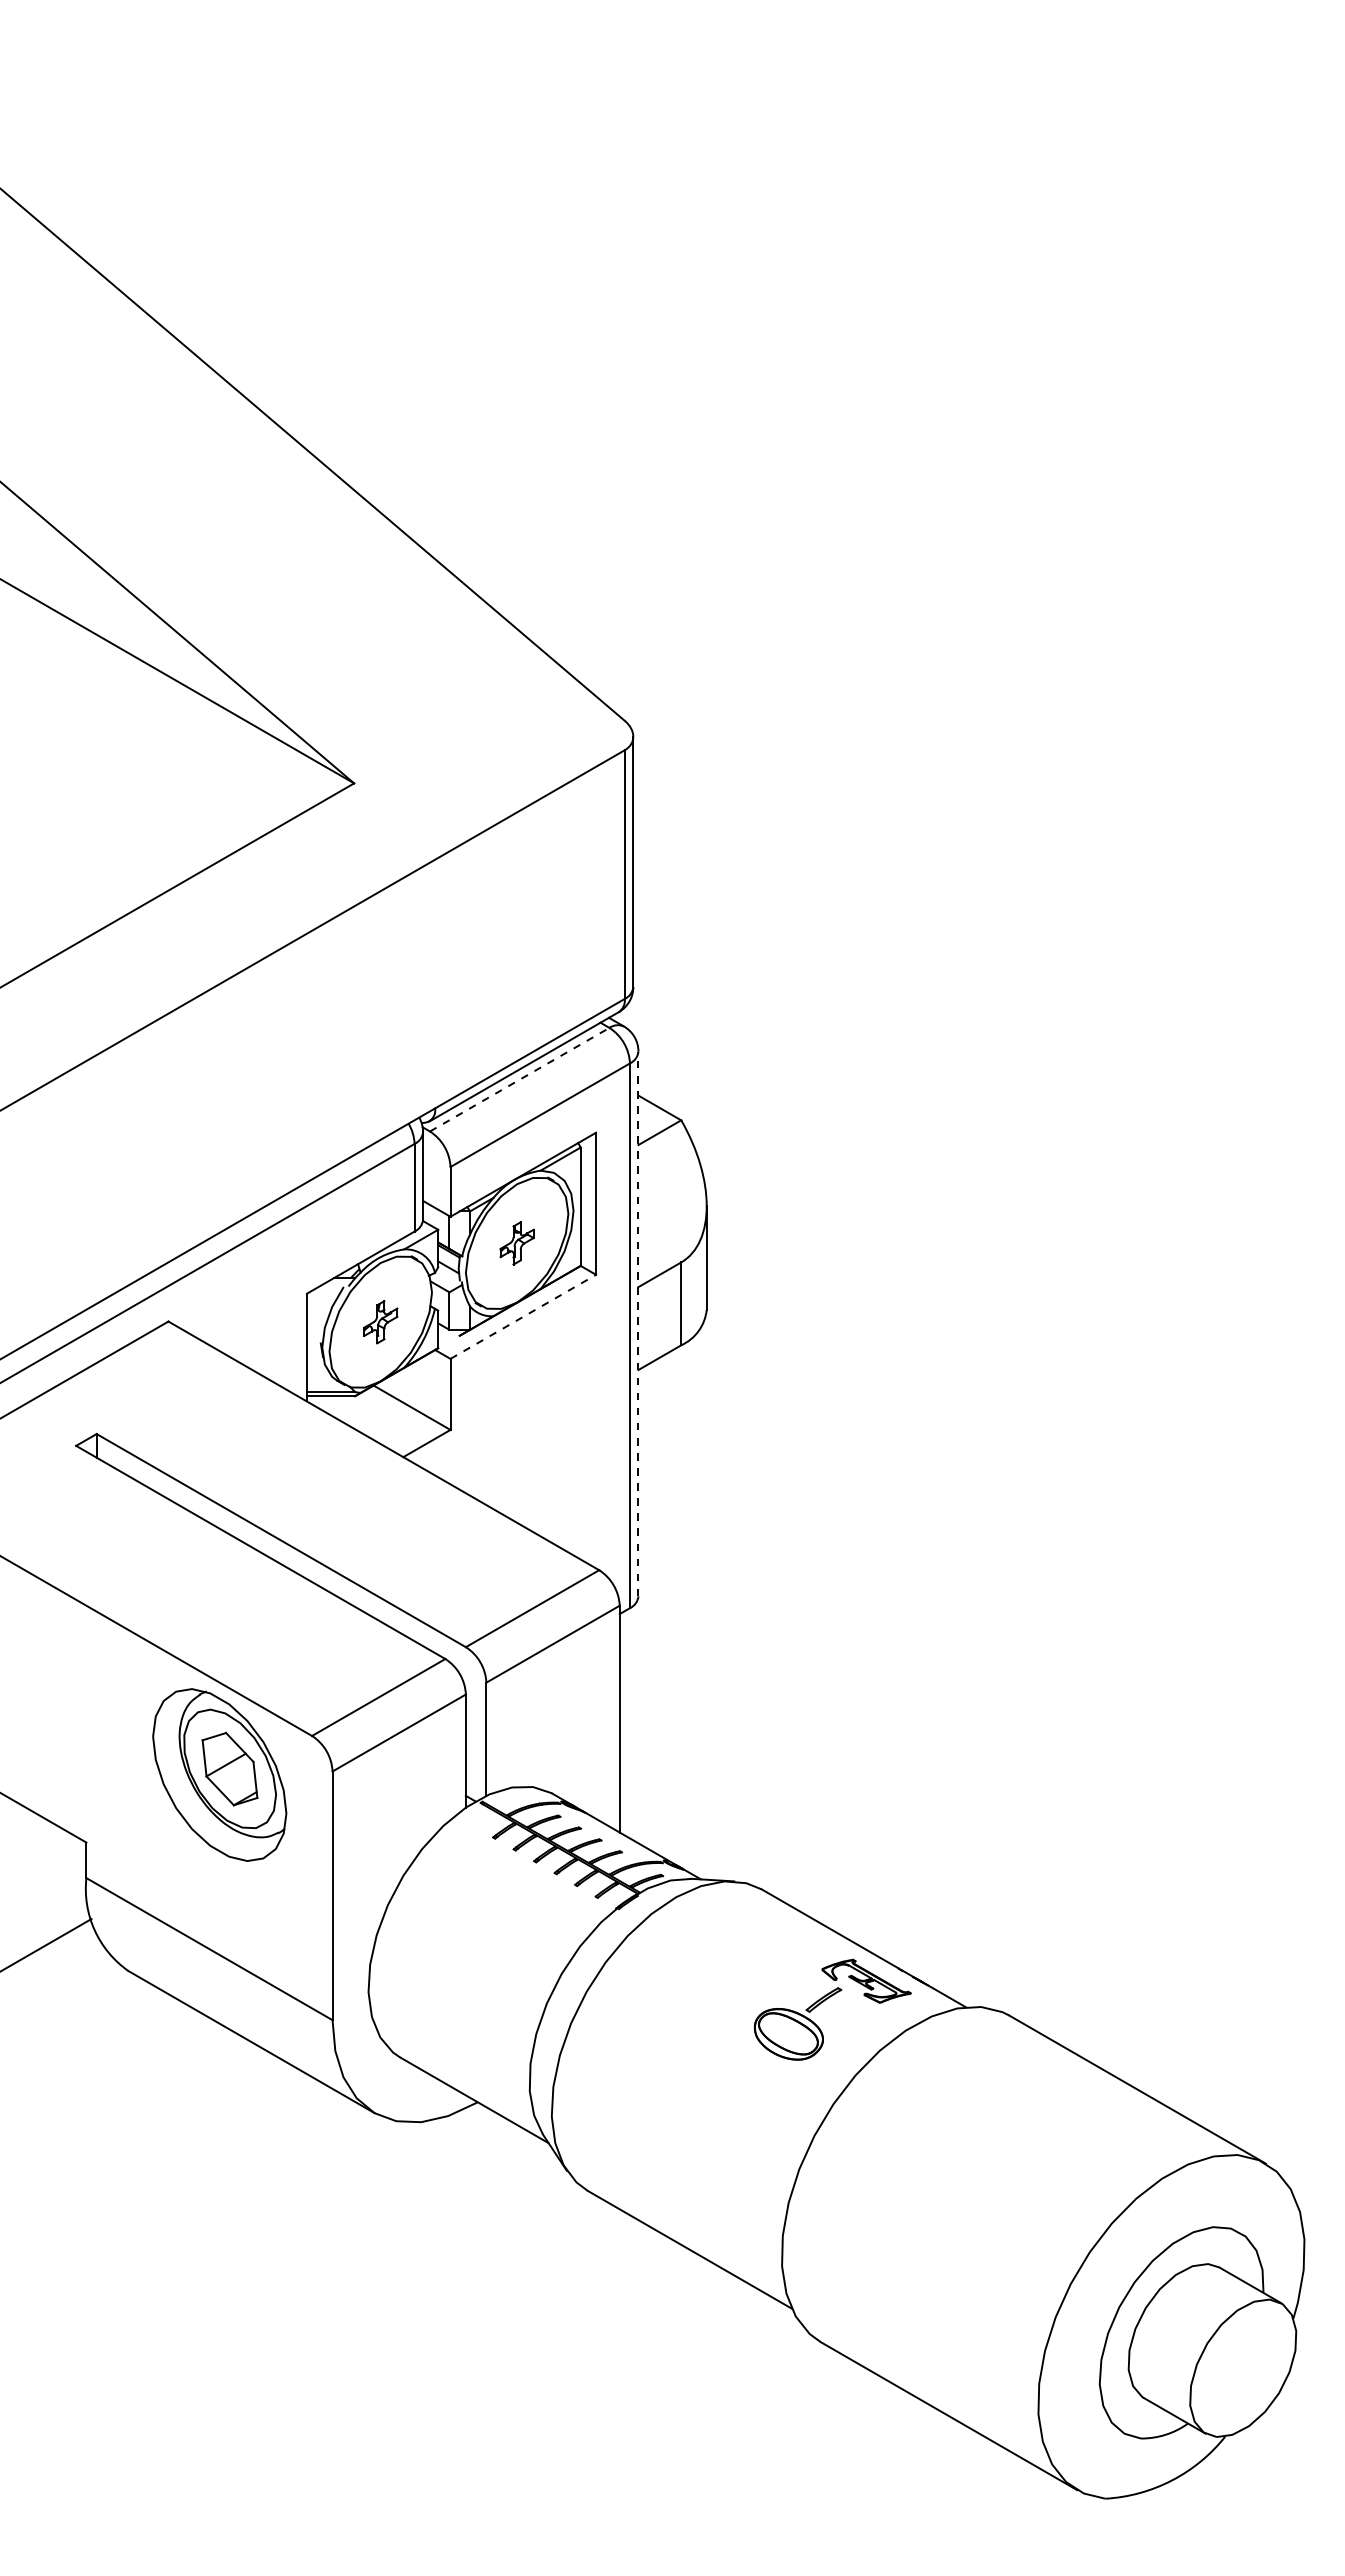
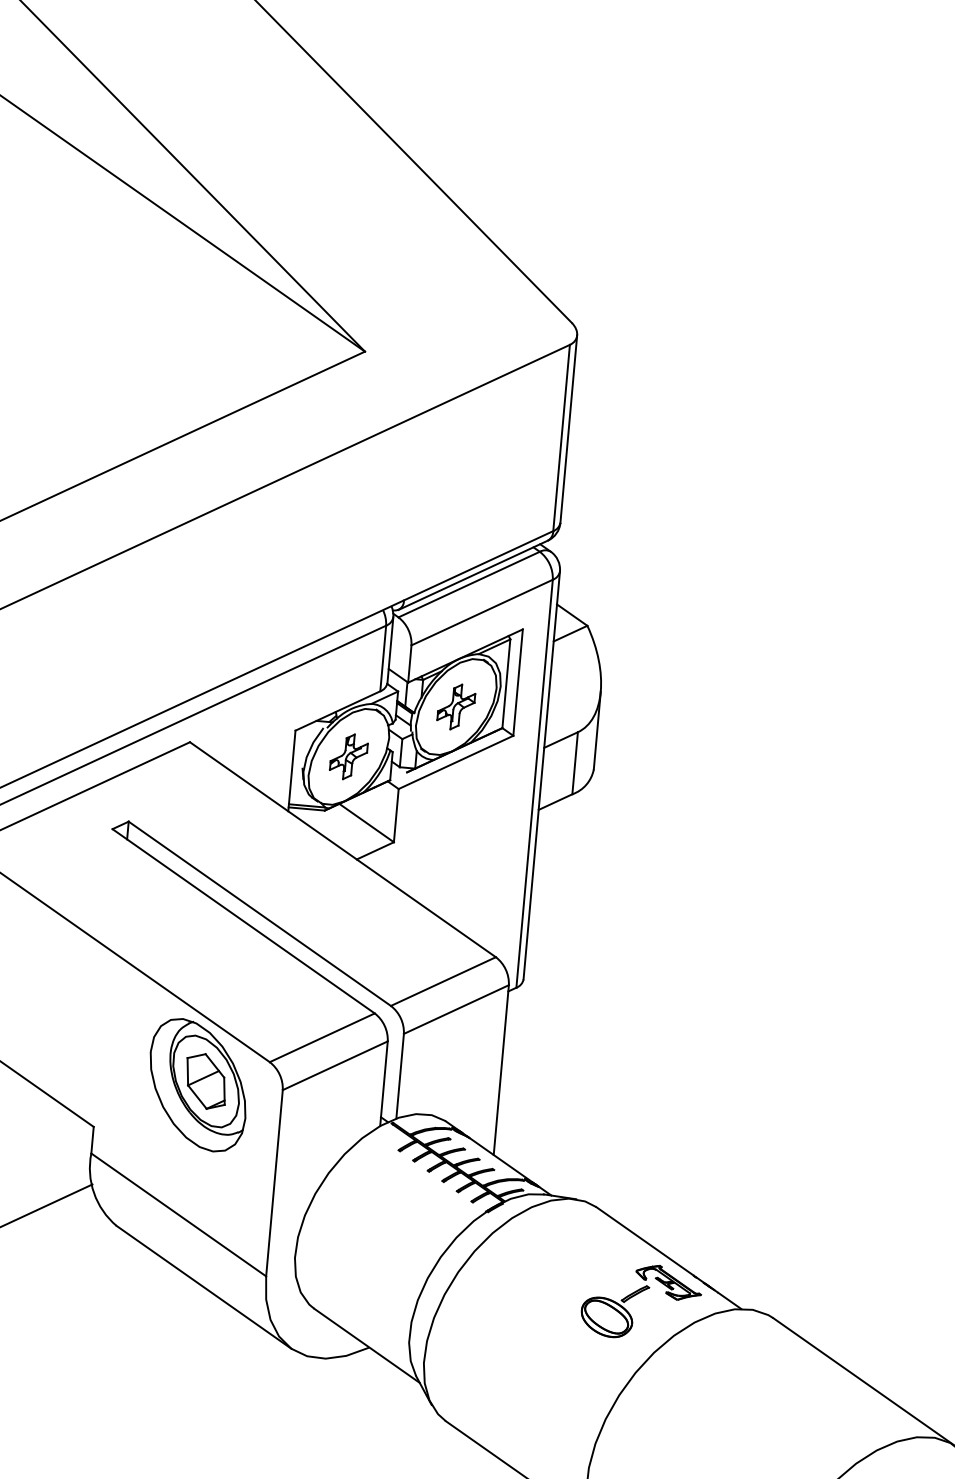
line: (519, 1079) -> (469, 584), dashed -> solid
part: (516, 1243) -> (455, 707), size x1.43
line: (523, 1316) -> (456, 762), dashed -> solid
part: (380, 1322) -> (348, 757), size x1.43
line: (638, 1323) -> (541, 775), dashed -> solid

